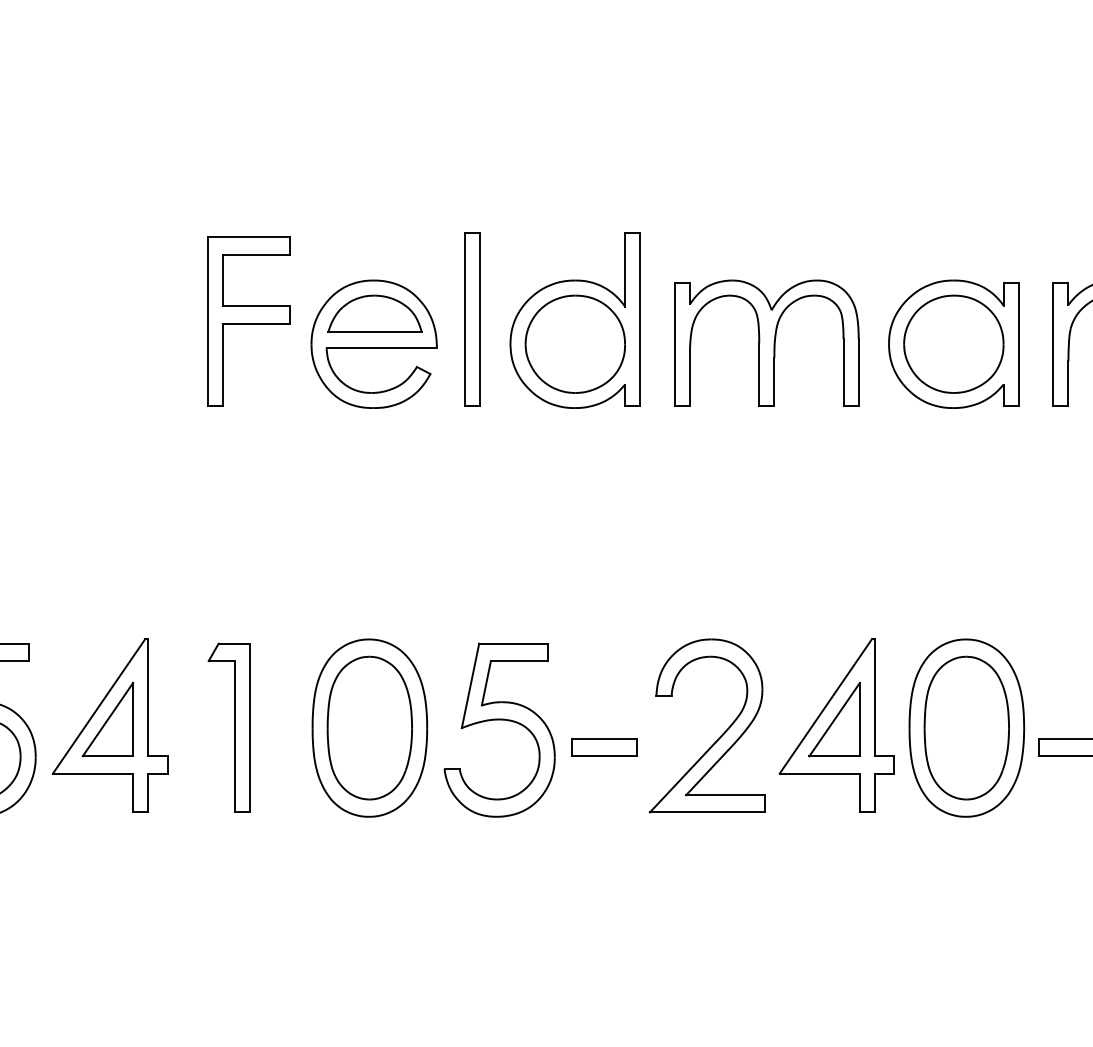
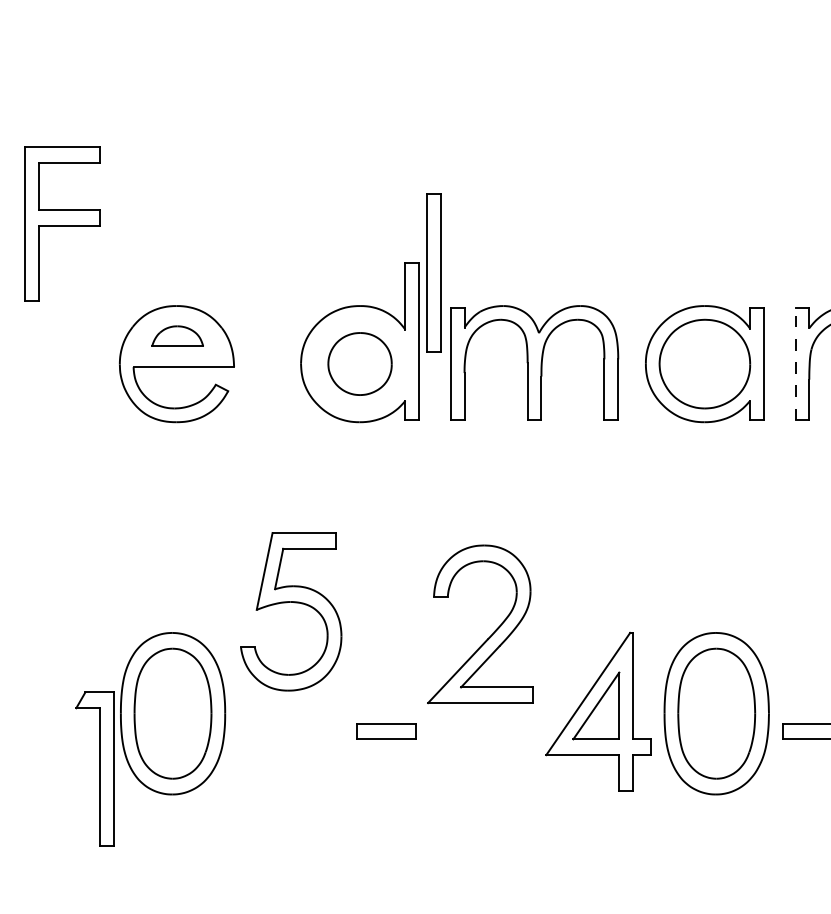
part: (374, 313) -> (177, 336), size x0.6
part: (472, 319) -> (434, 273), moved
part: (248, 321) -> (62, 224), moved
part: (574, 343) -> (359, 363), size x0.7
line: (1053, 344) -> (795, 364), solid -> dashed
part: (499, 720) -> (291, 602), moved
part: (228, 727) -> (94, 768), moved
part: (720, 735) -> (492, 632), moved

